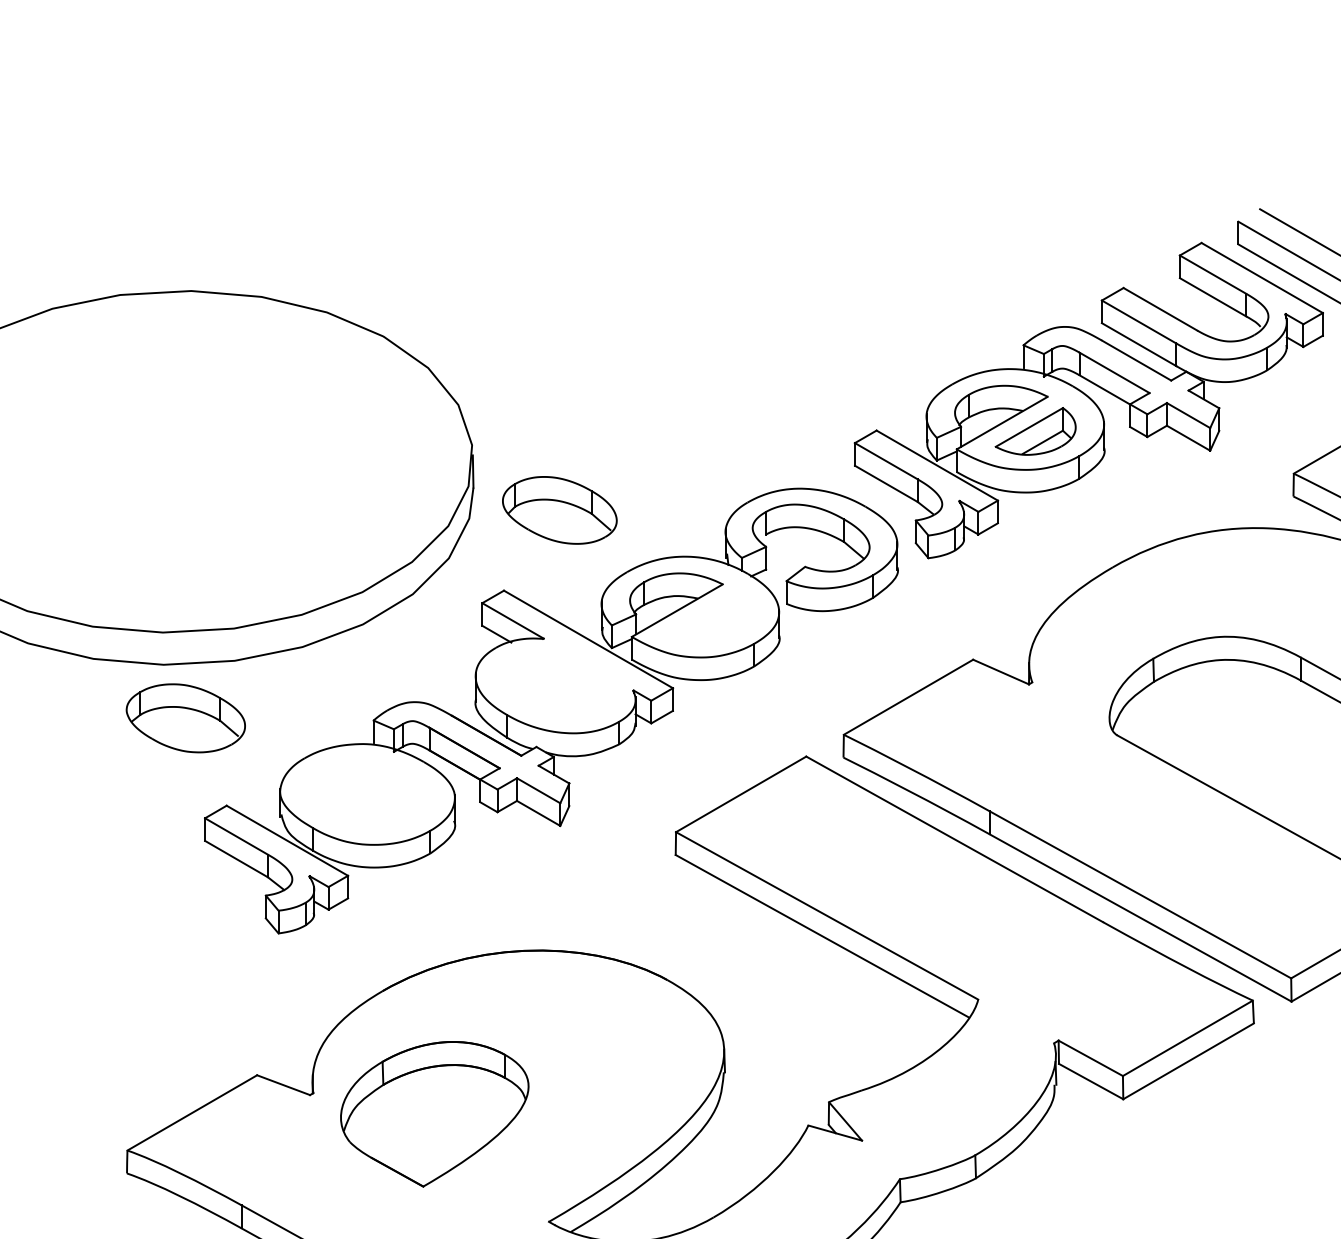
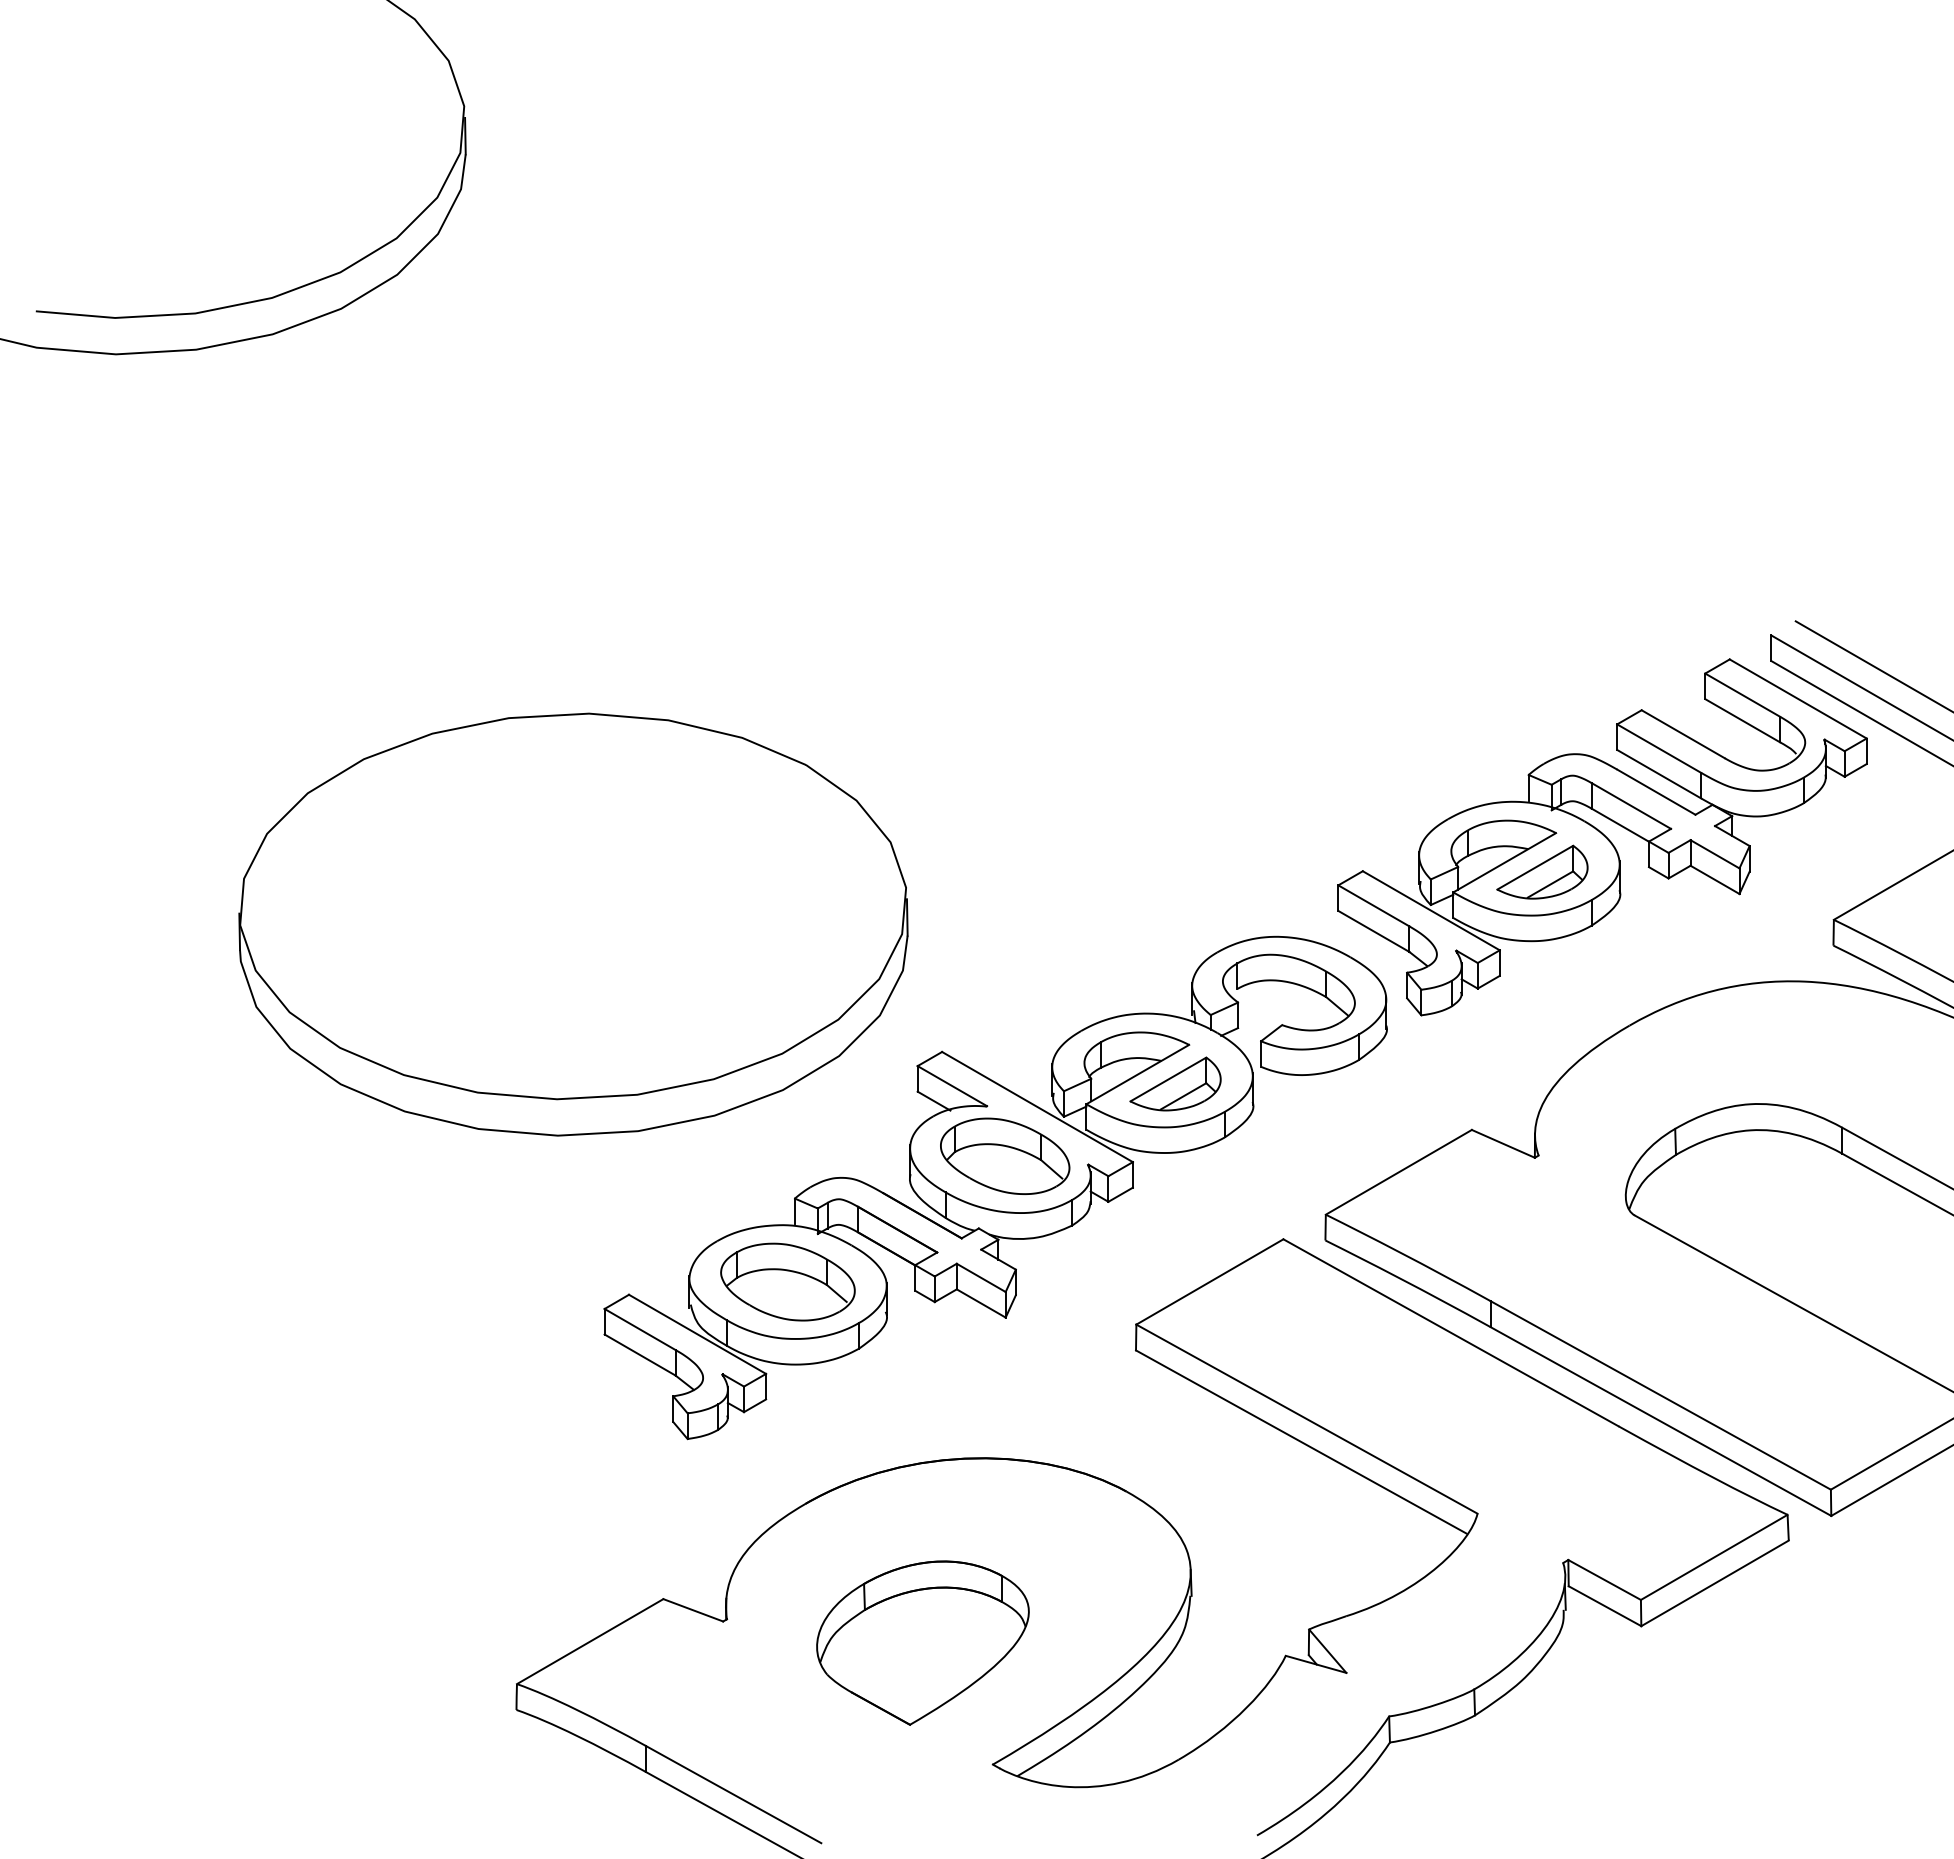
part: (560, 509) -> (1005, 1155), moved
part: (710, 618) -> (1175, 1083), added
part: (185, 717) -> (787, 1281), moved
part: (434, 1113) -> (922, 1642), moved

